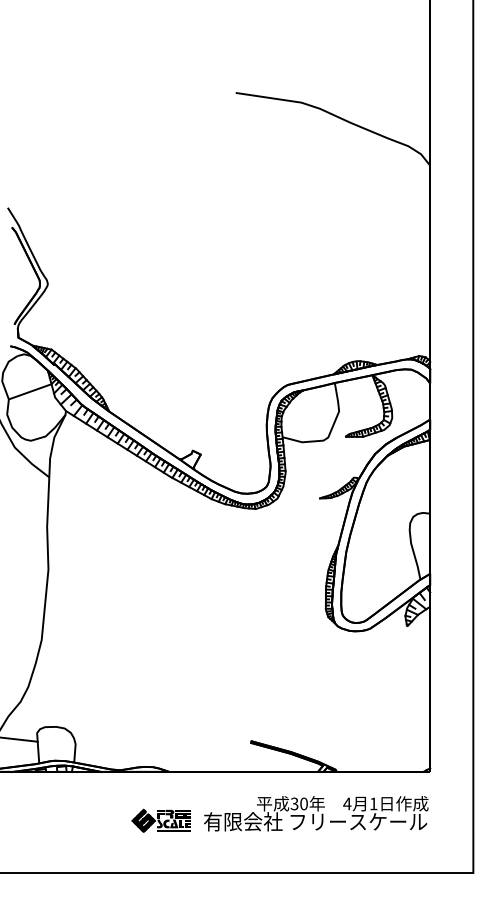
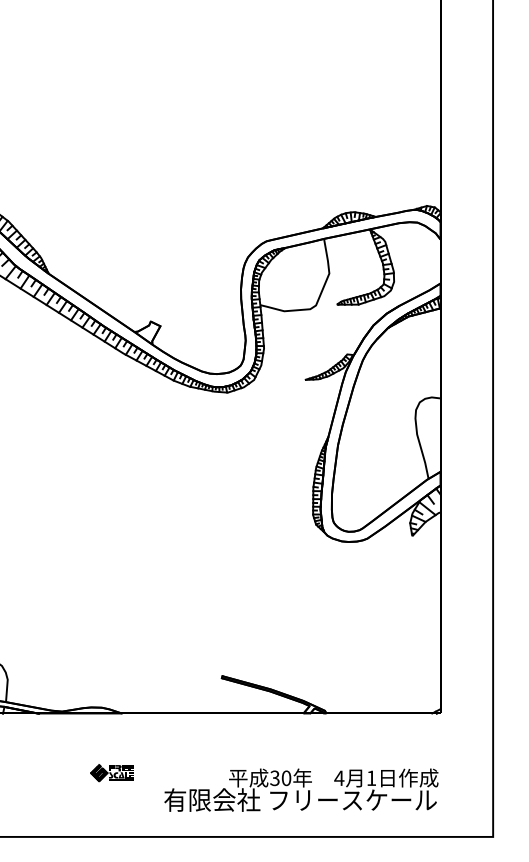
text: (316, 813) -> (301, 789), moved
part: (160, 820) -> (111, 772), size x0.6

